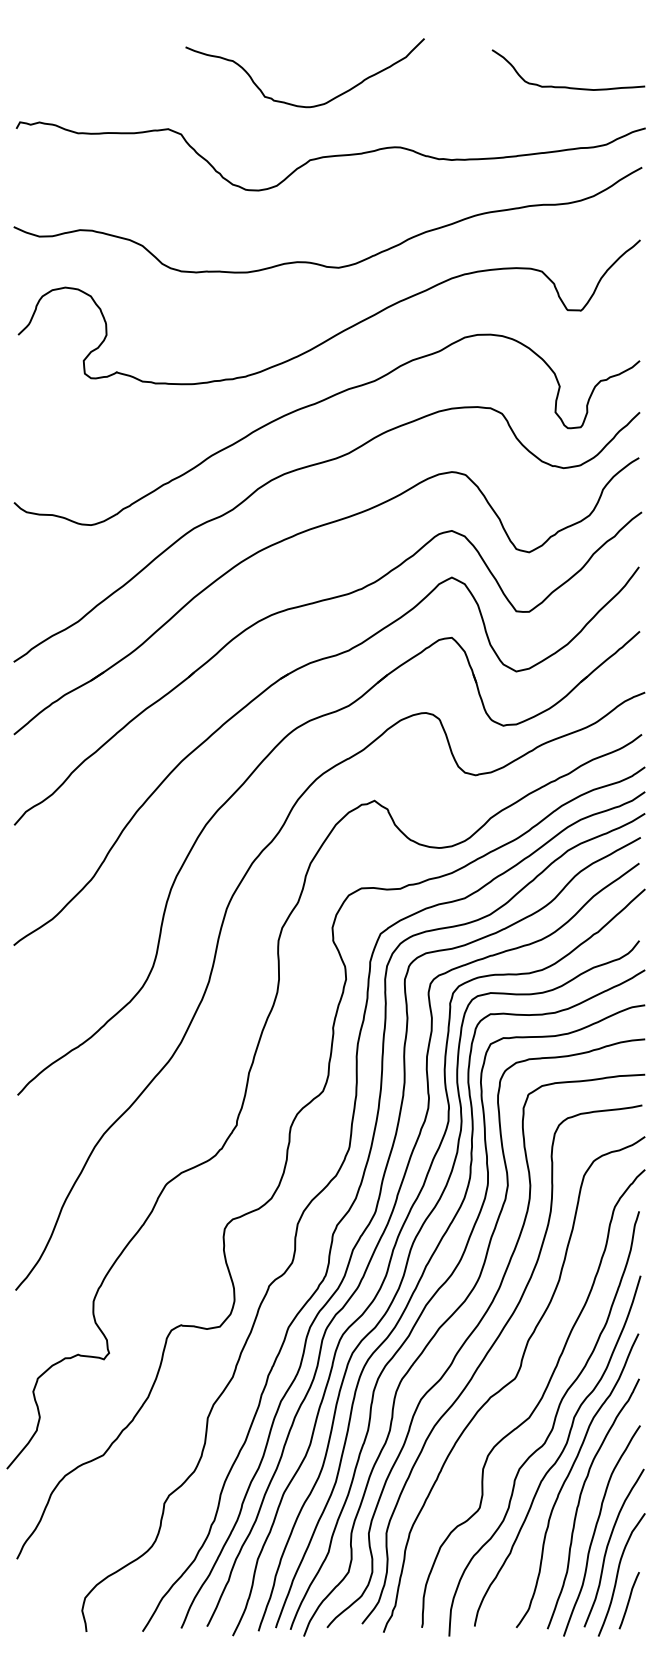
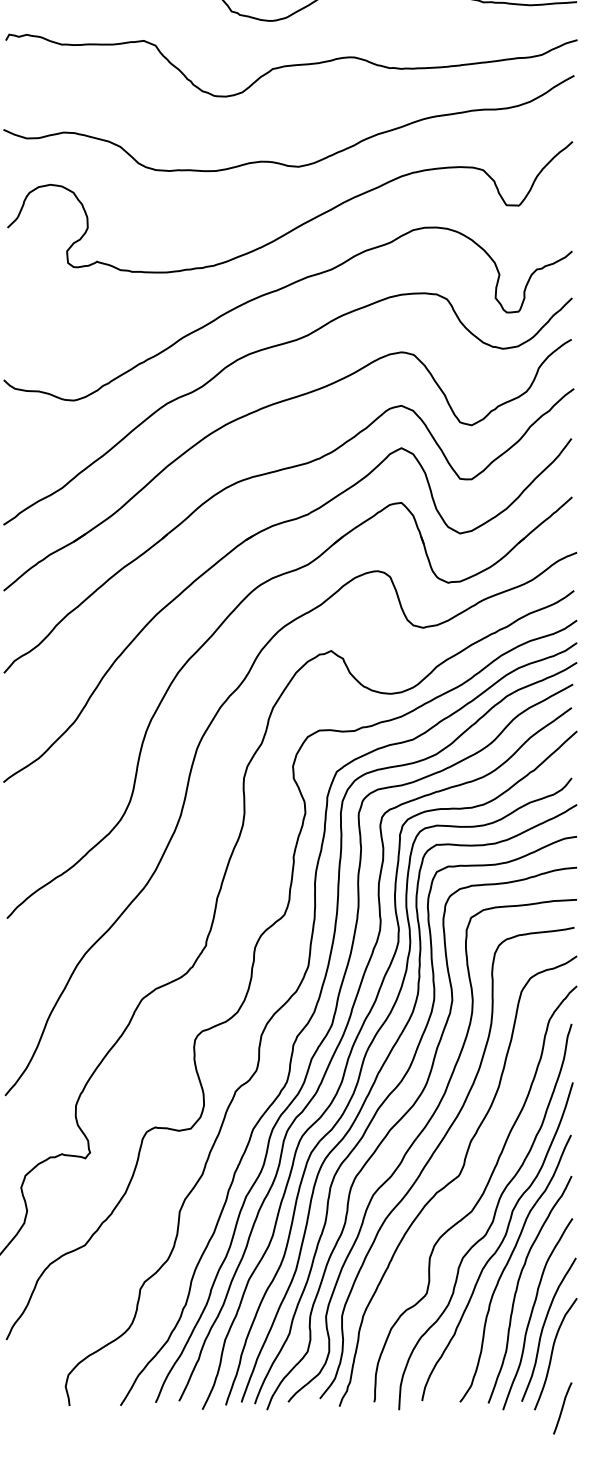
curve: (628, 1600) -> (561, 1408), moved

